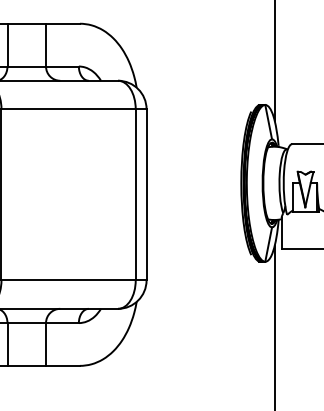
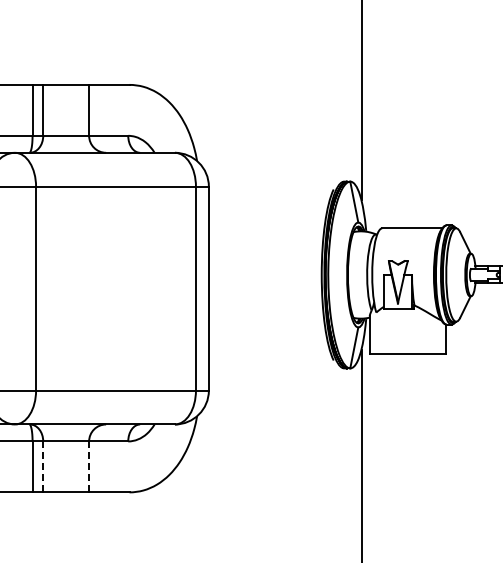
line: (7, 344) -> (43, 466), solid -> dashed
line: (46, 344) -> (89, 466), solid -> dashed

